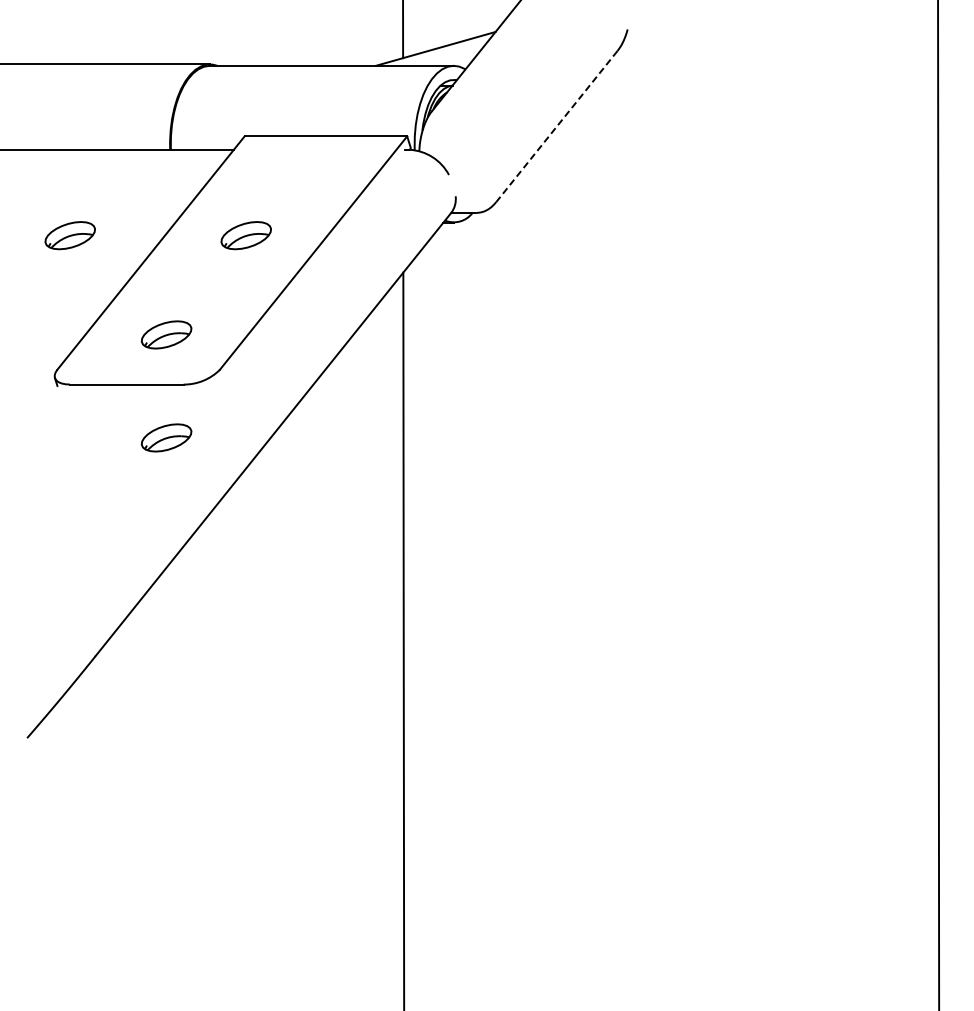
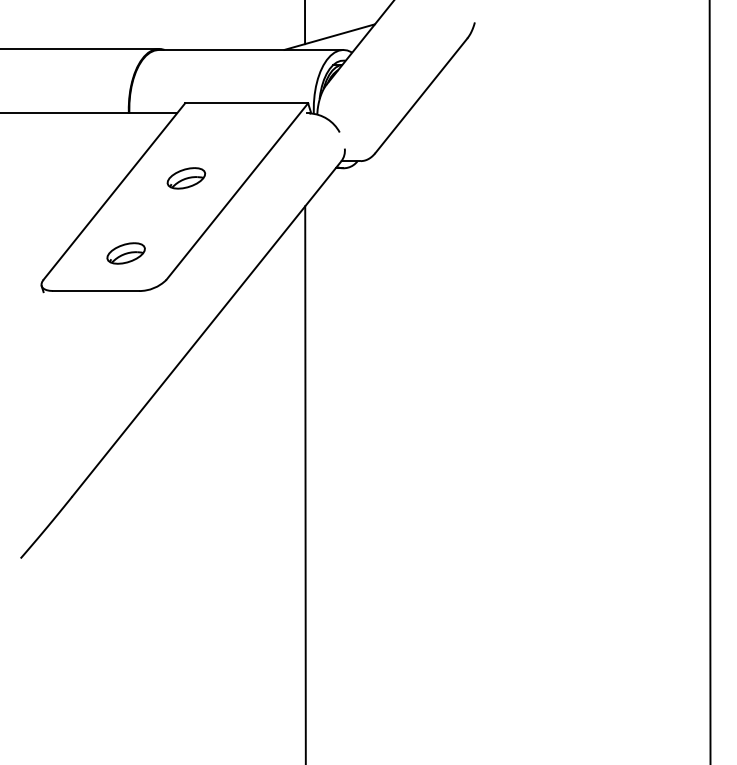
line: (557, 126) -> (421, 95), dashed -> solid
part: (69, 235) -> (52, 178), removed
part: (166, 437) -> (126, 331), removed

